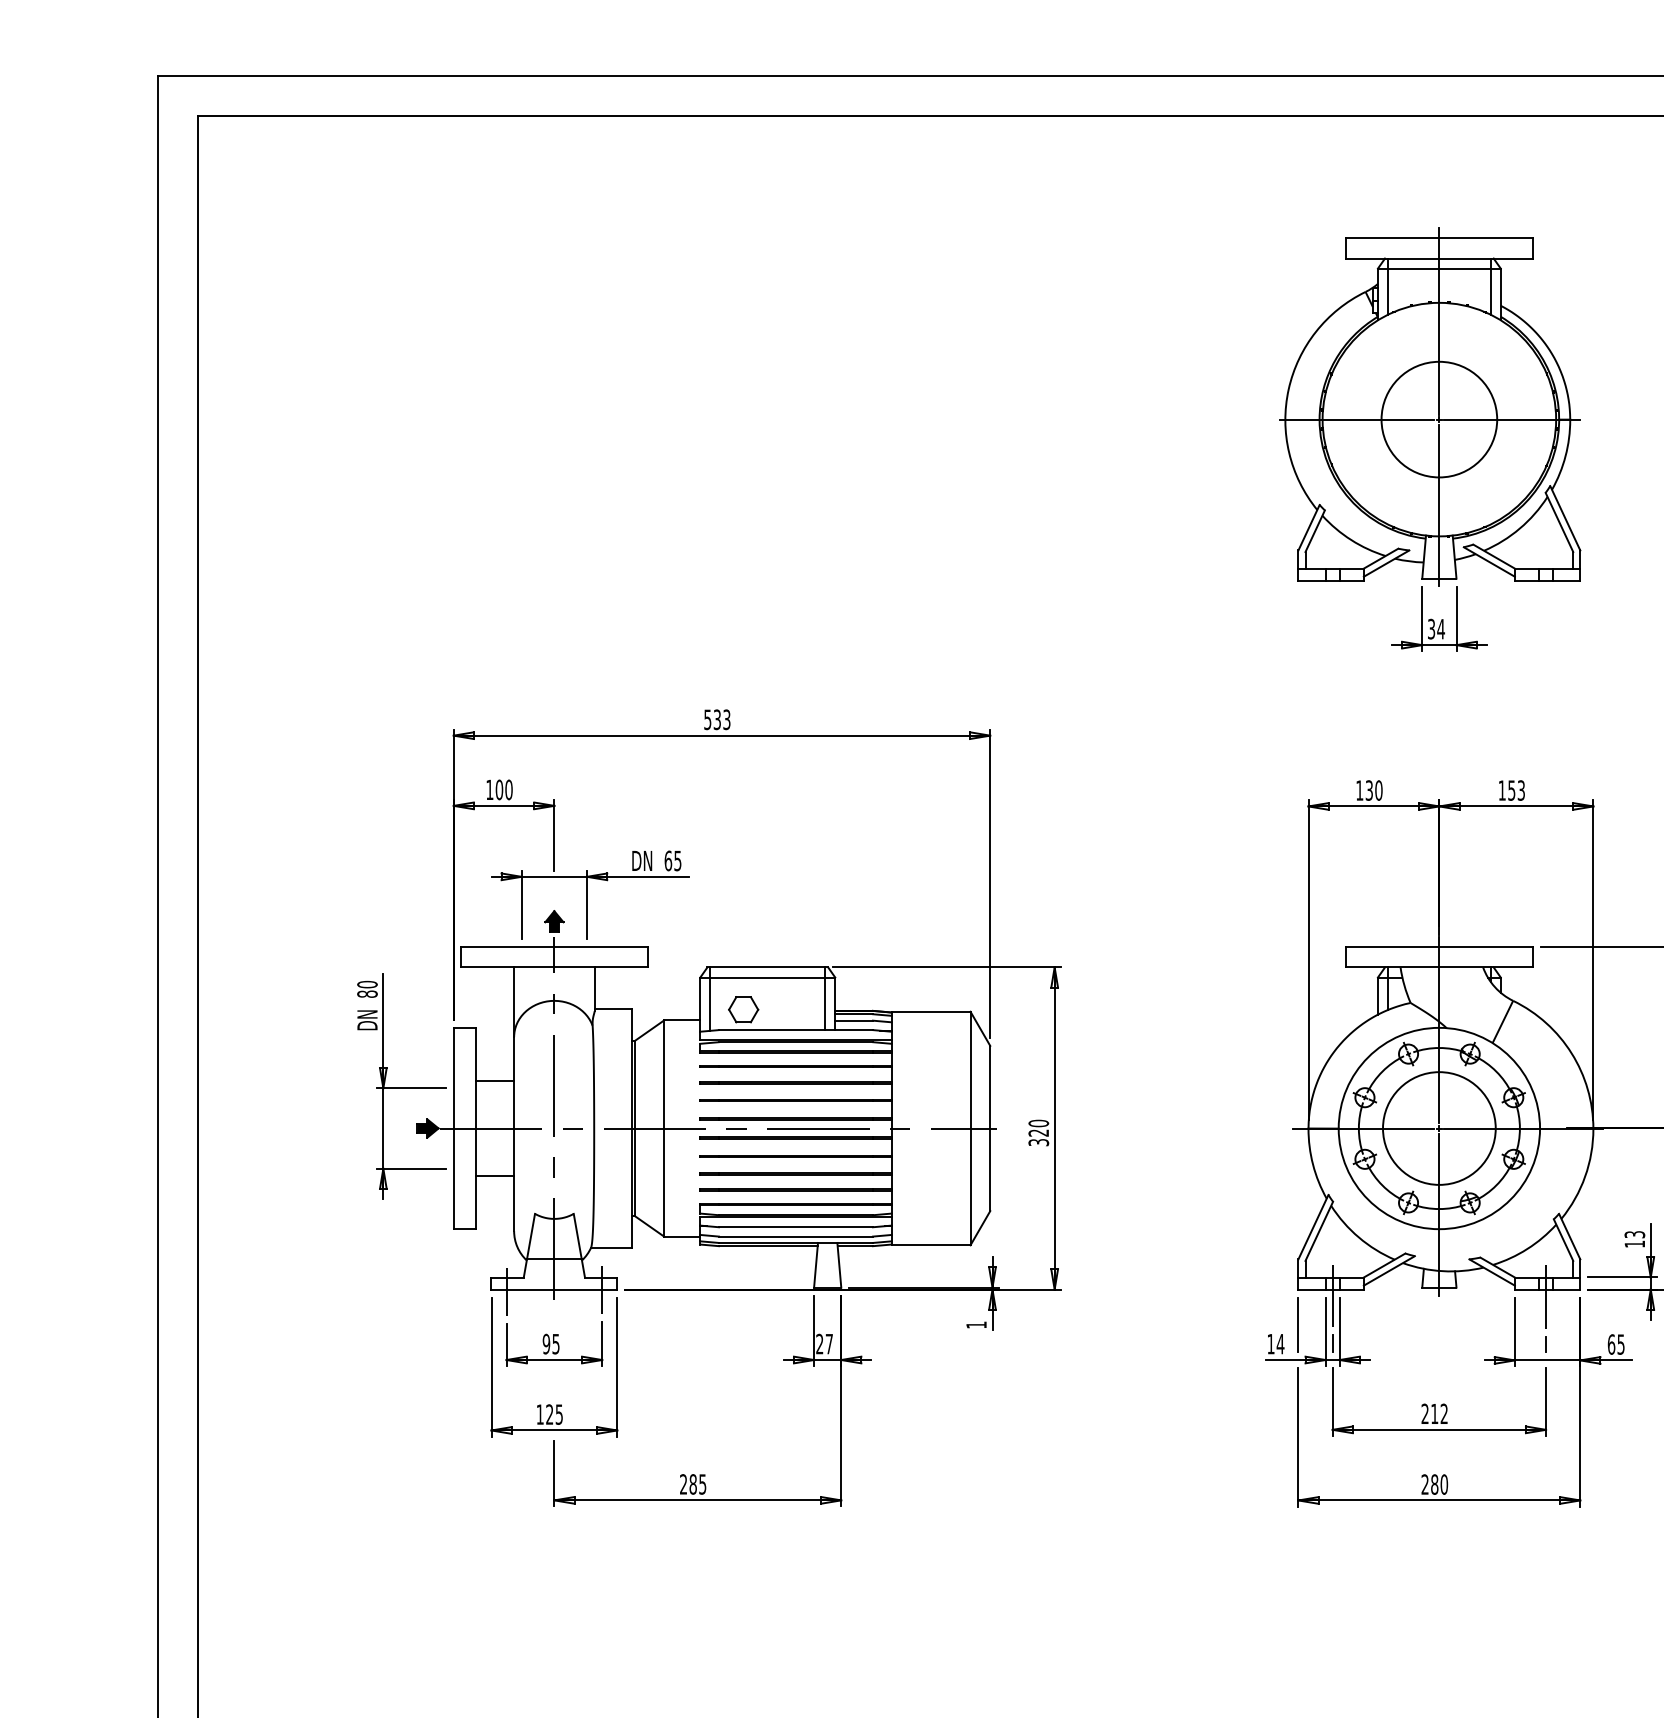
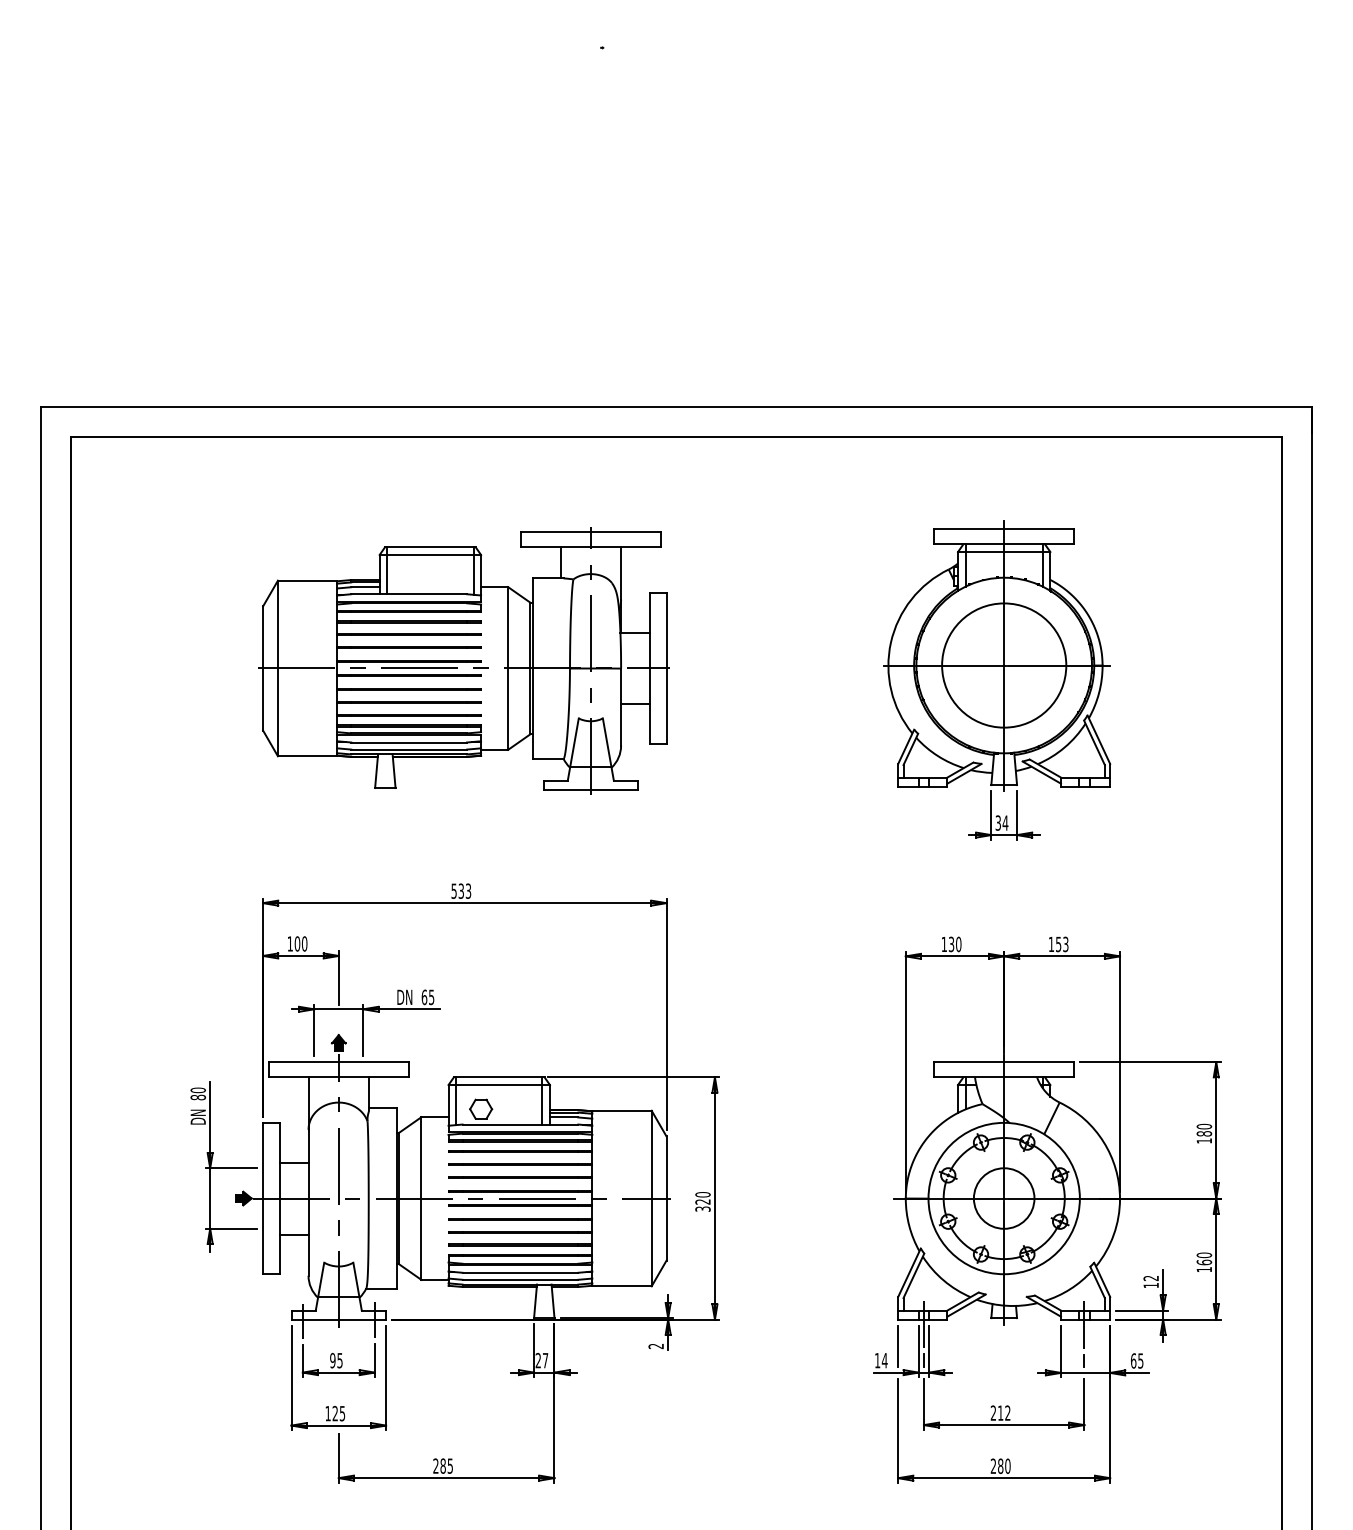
part: (720, 412) -> (463, 660), added
circle: (1439, 419) -> (1004, 665), size x1.43
circle: (1438, 1128) -> (1003, 1198), size x0.71
text: (1635, 1234) -> (1151, 1278), 13 -> 12
text: (975, 1325) -> (655, 1346), 1 -> 2

